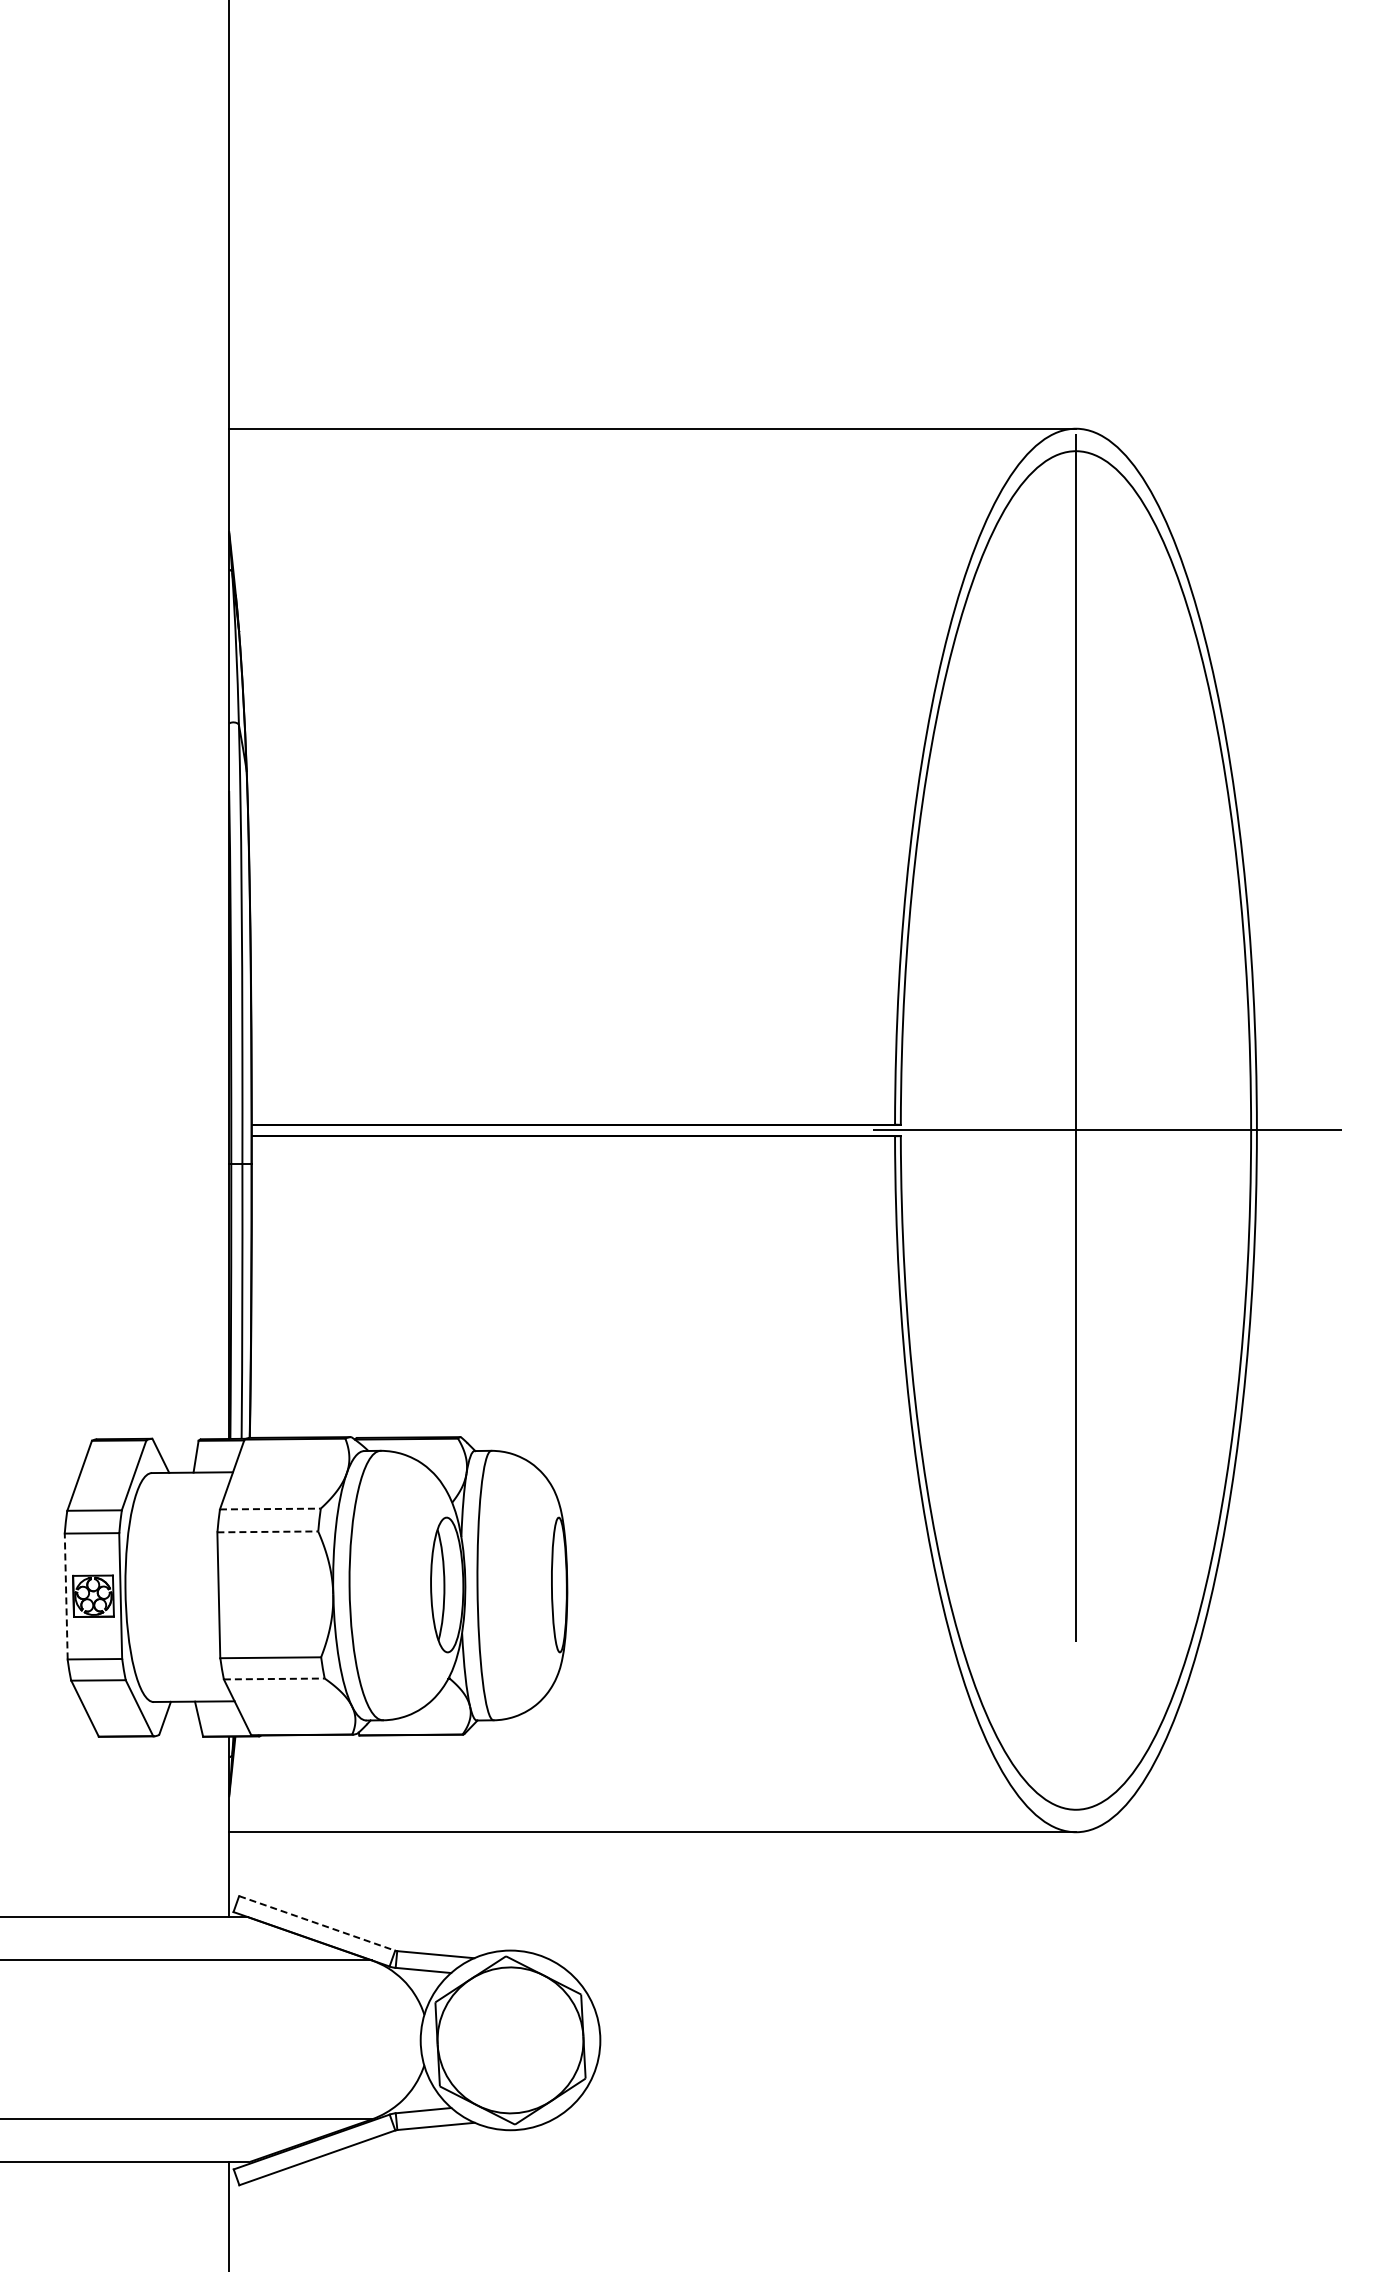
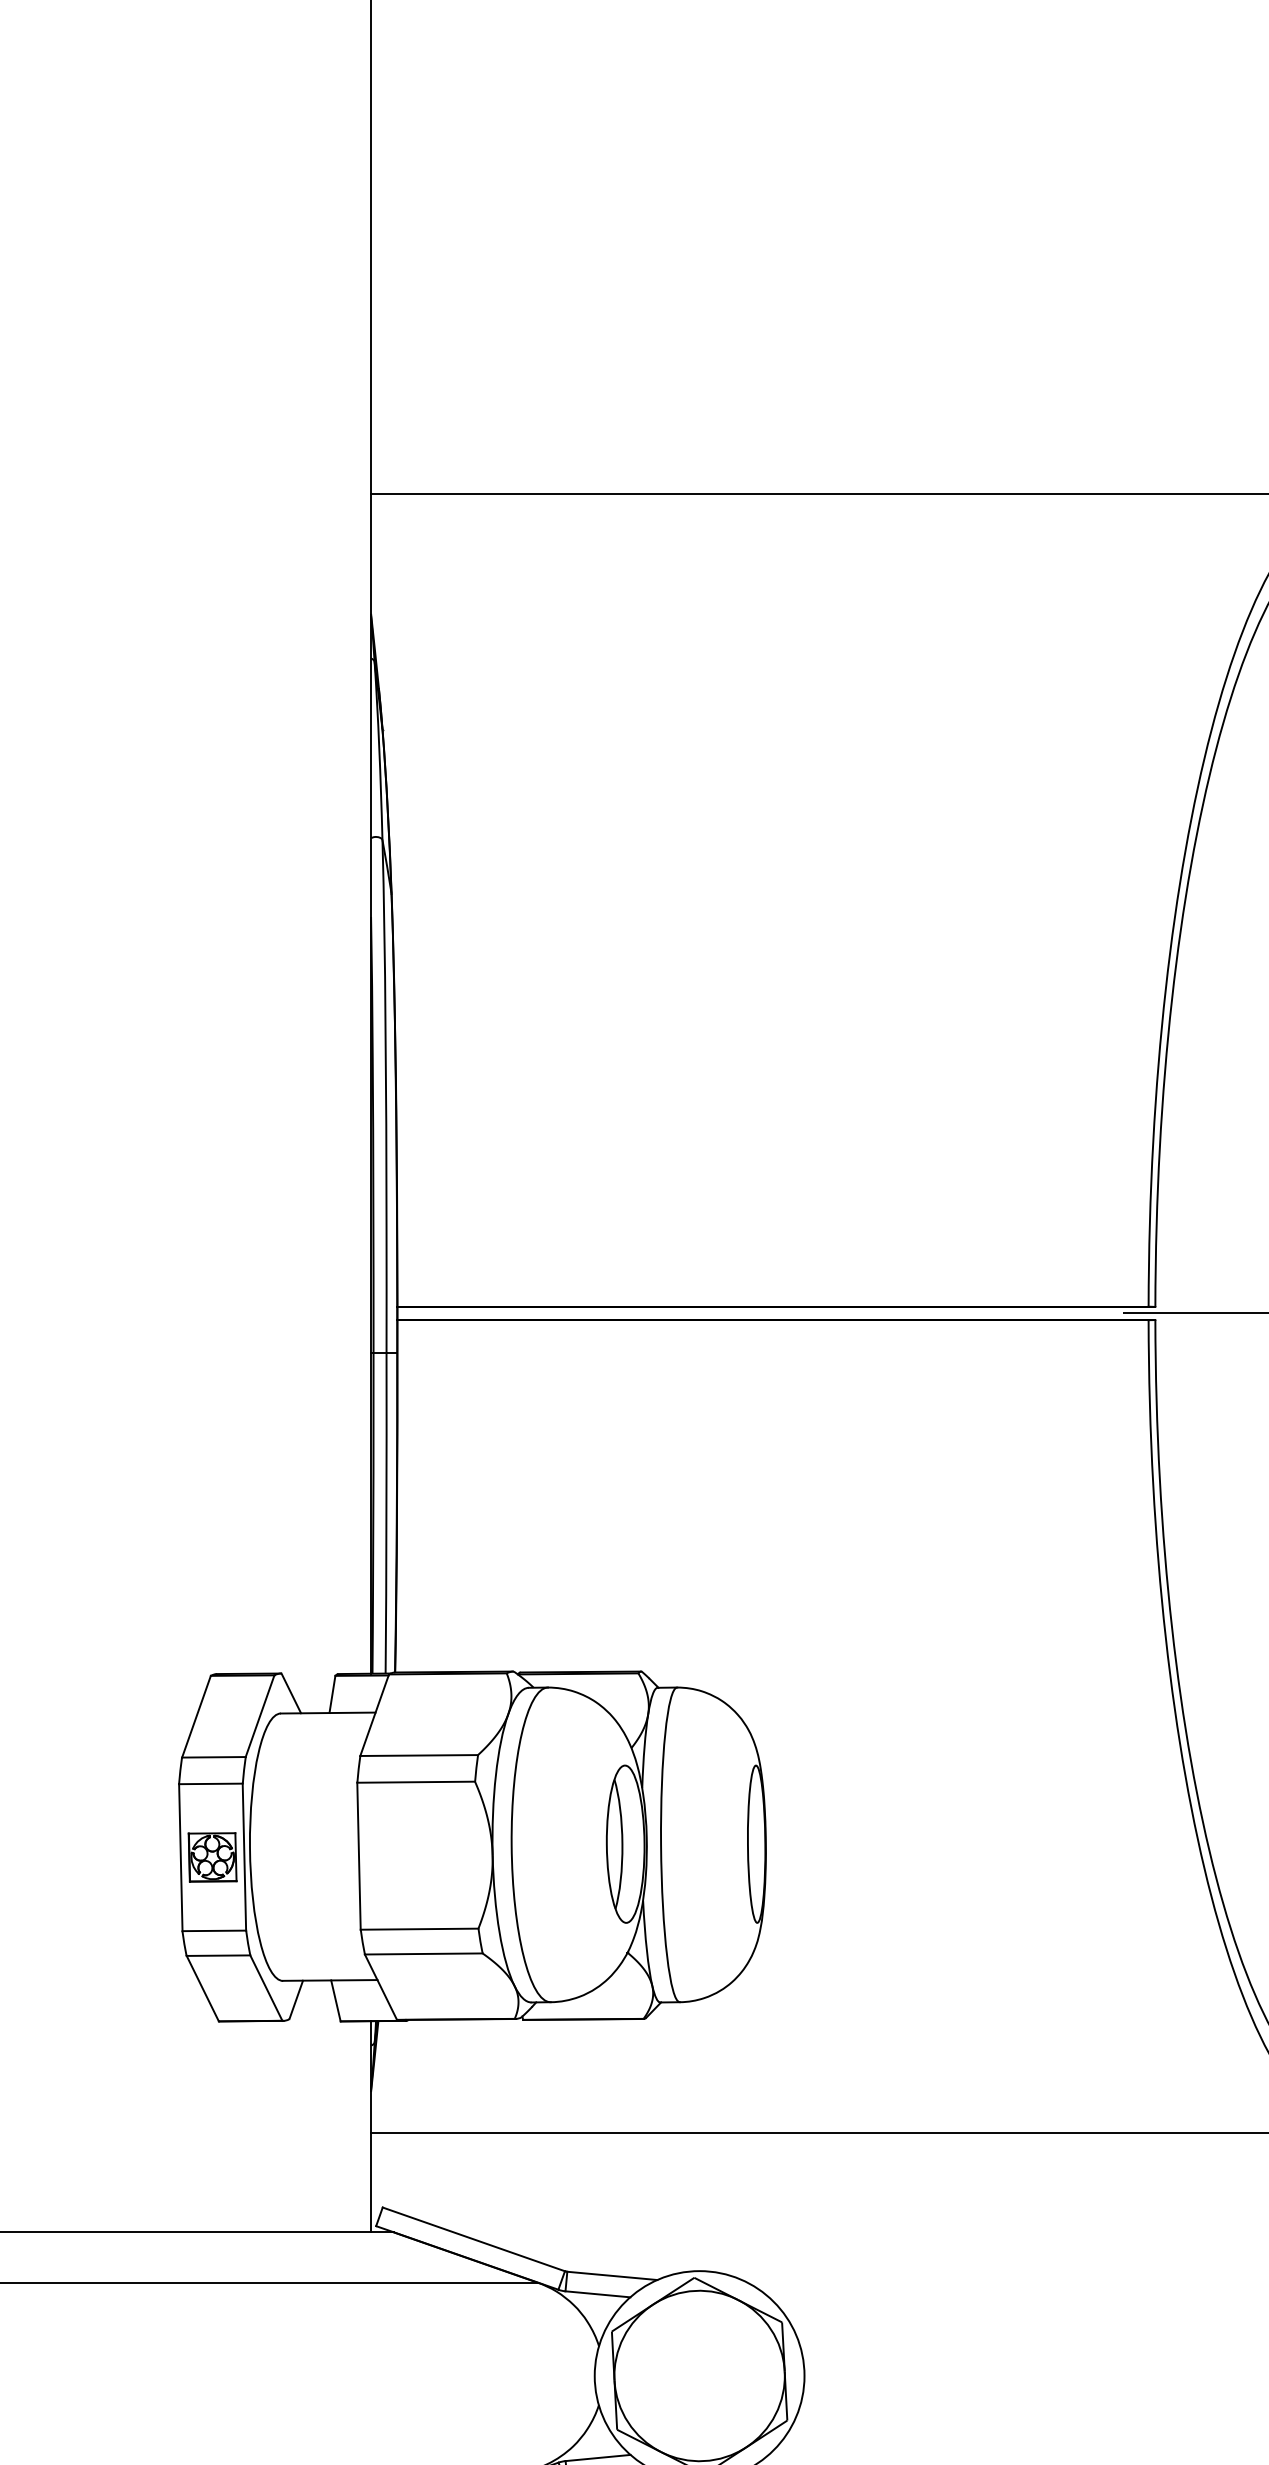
line: (270, 1509) -> (419, 1756), dashed -> solid
line: (268, 1531) -> (417, 1781), dashed -> solid
line: (66, 1596) -> (181, 1857), dashed -> solid
line: (274, 1678) -> (424, 1953), dashed -> solid
line: (317, 1923) -> (474, 2239), dashed -> solid

